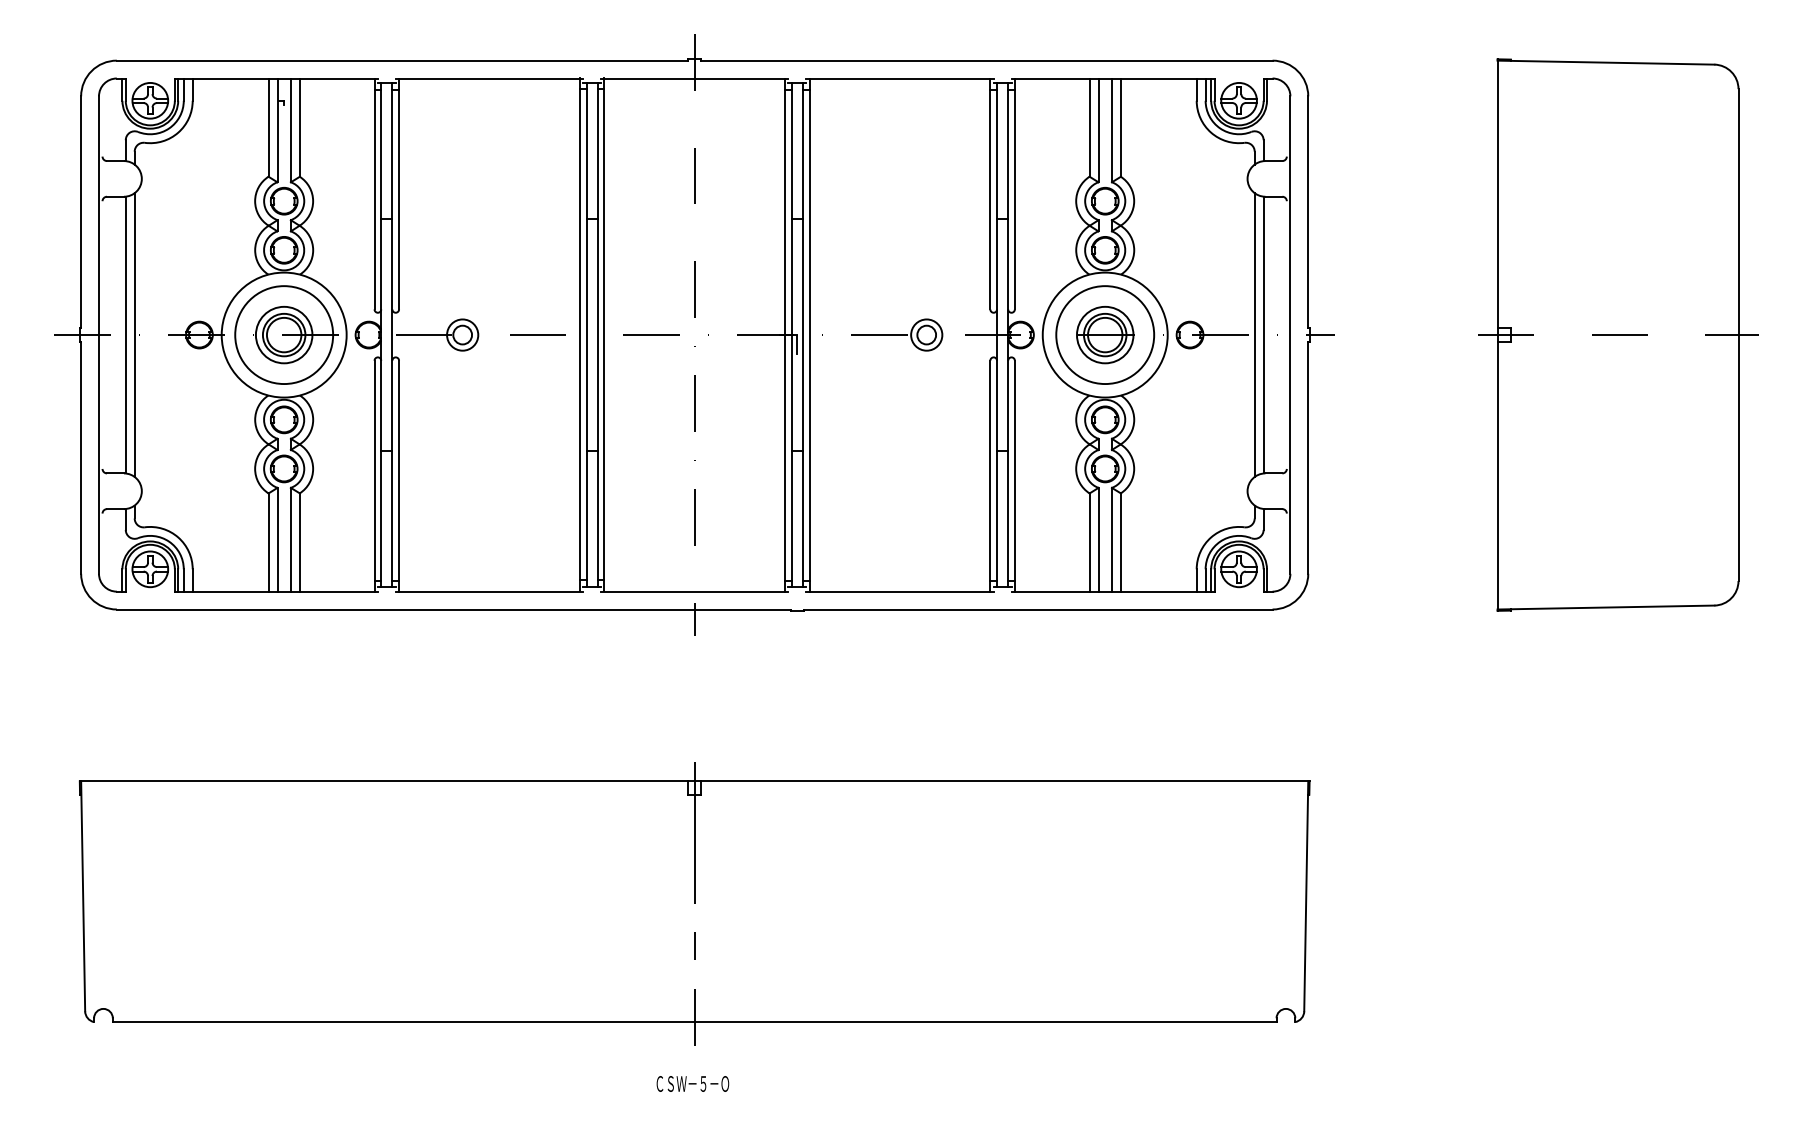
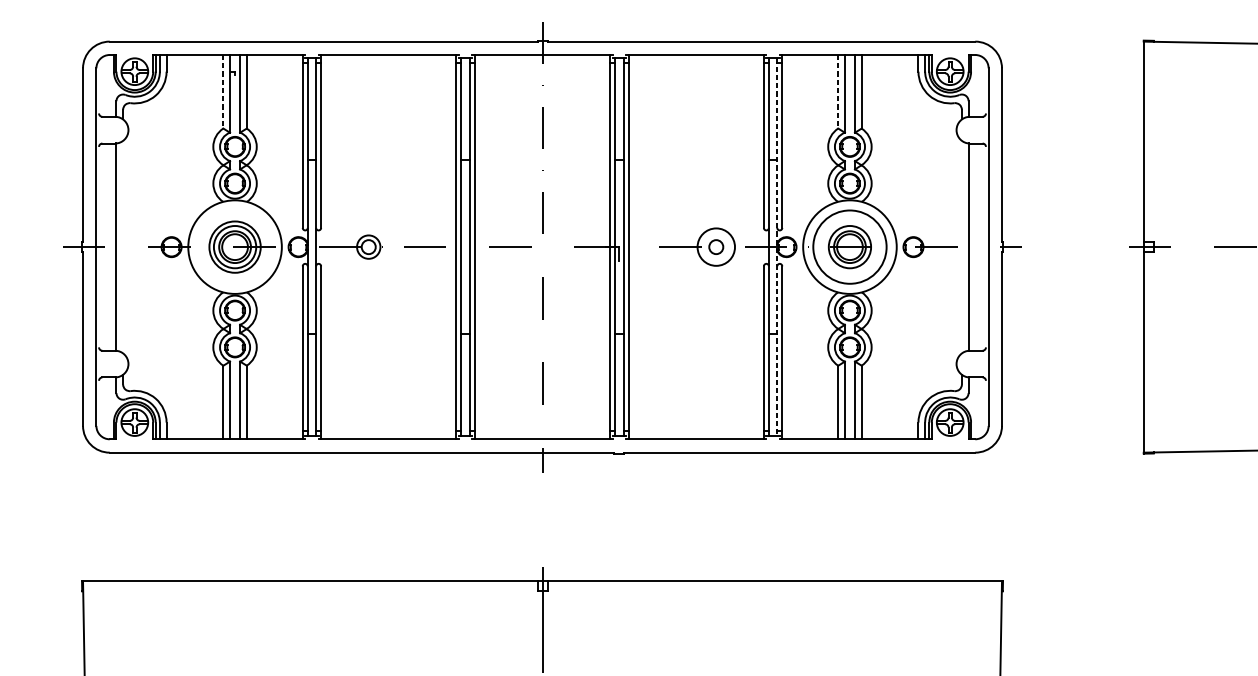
line: (268, 128) -> (223, 92), solid -> dashed
line: (1089, 128) -> (838, 92), solid -> dashed
line: (134, 334) -> (122, 246), removed
circle: (926, 334) -> (716, 246), size x1.6
line: (1254, 334) -> (961, 246), removed
circle: (284, 335) -> (235, 247), size x0.7
line: (1008, 335) -> (777, 247), solid -> dashed

